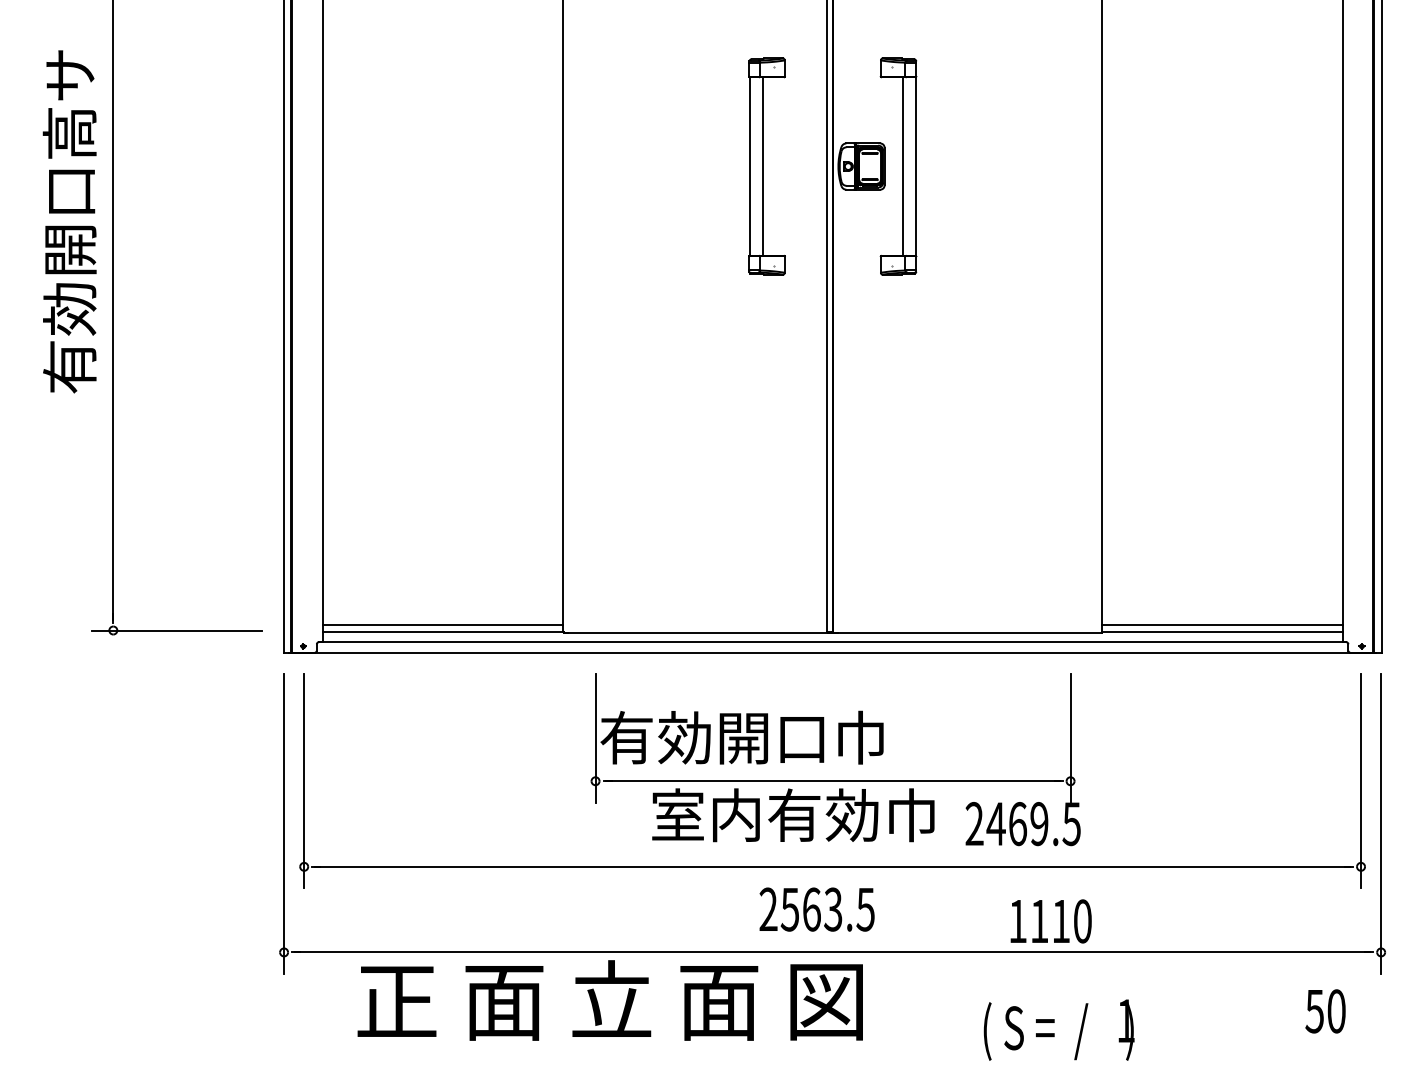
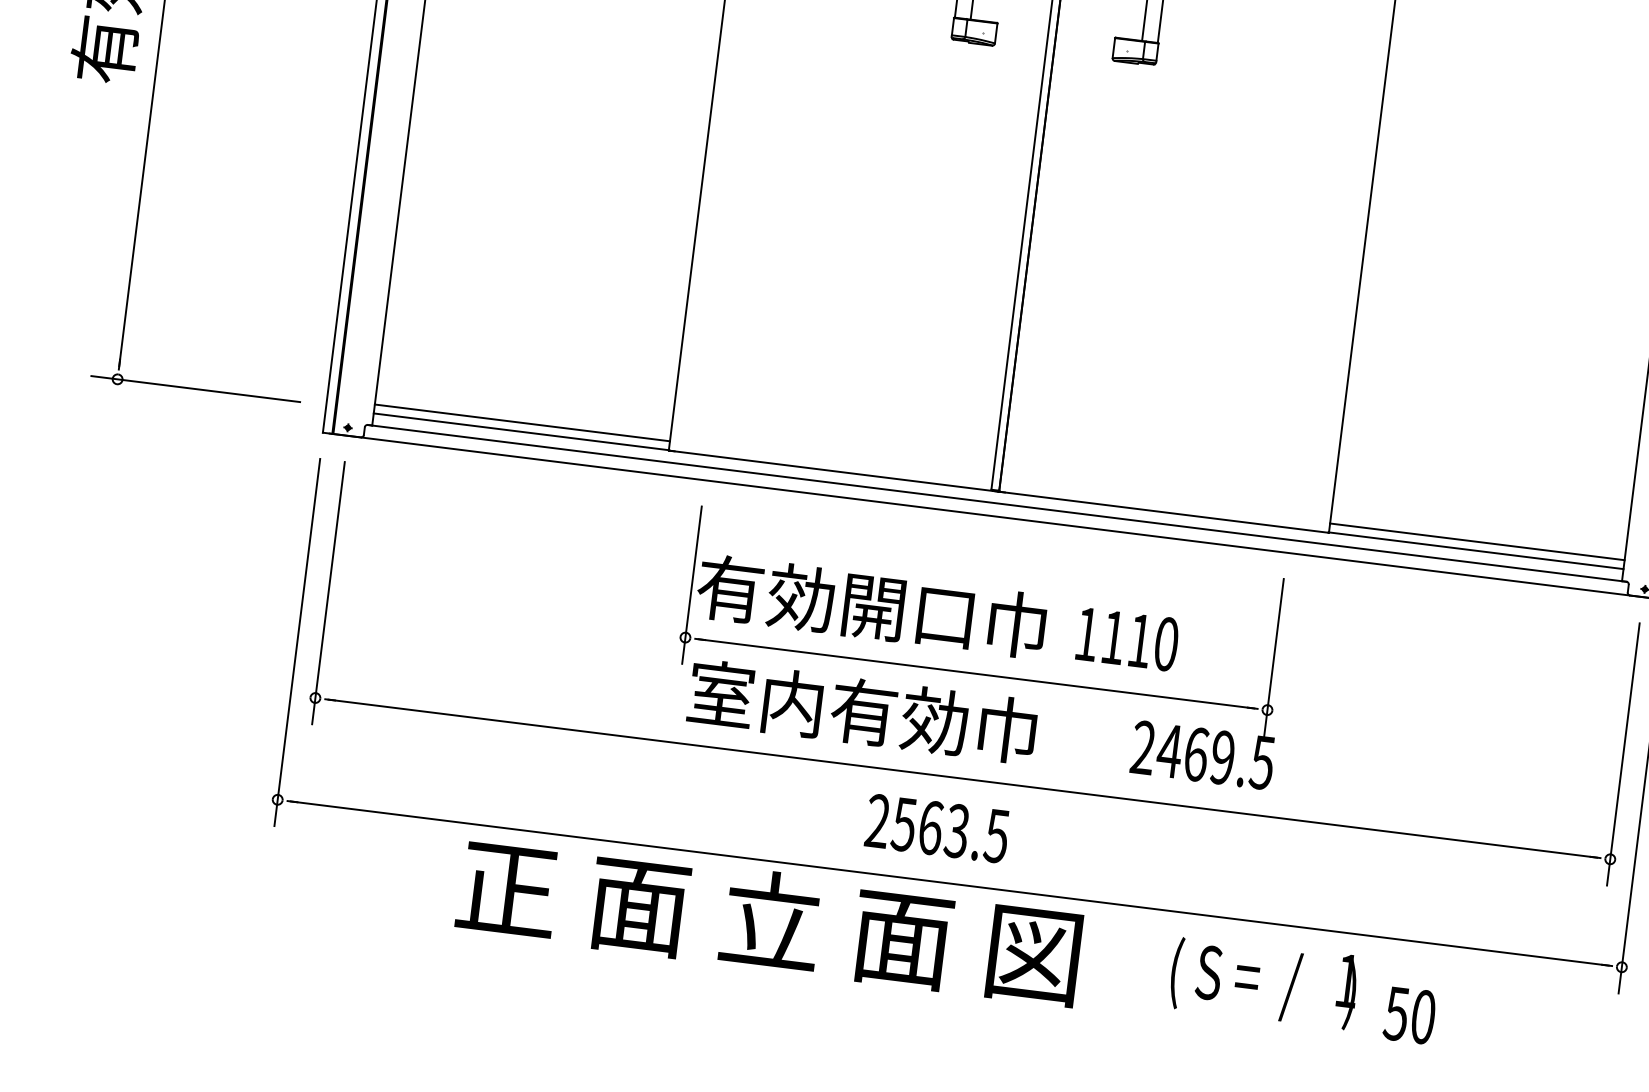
text: (793, 815) -> (862, 712), moved
text: (1050, 921) -> (1126, 639), moved
text: (609, 1000) -> (768, 920), moved
text: (1325, 1011) -> (1409, 1015), moved
text: (1058, 1029) -> (1263, 981), moved

